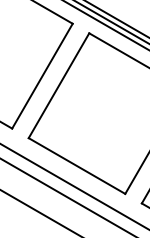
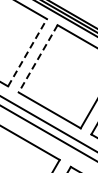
line: (42, 75) -> (27, 52), solid -> dashed
line: (59, 85) -> (38, 58), solid -> dashed

